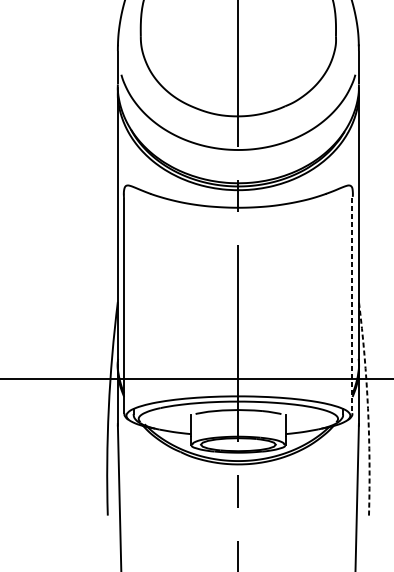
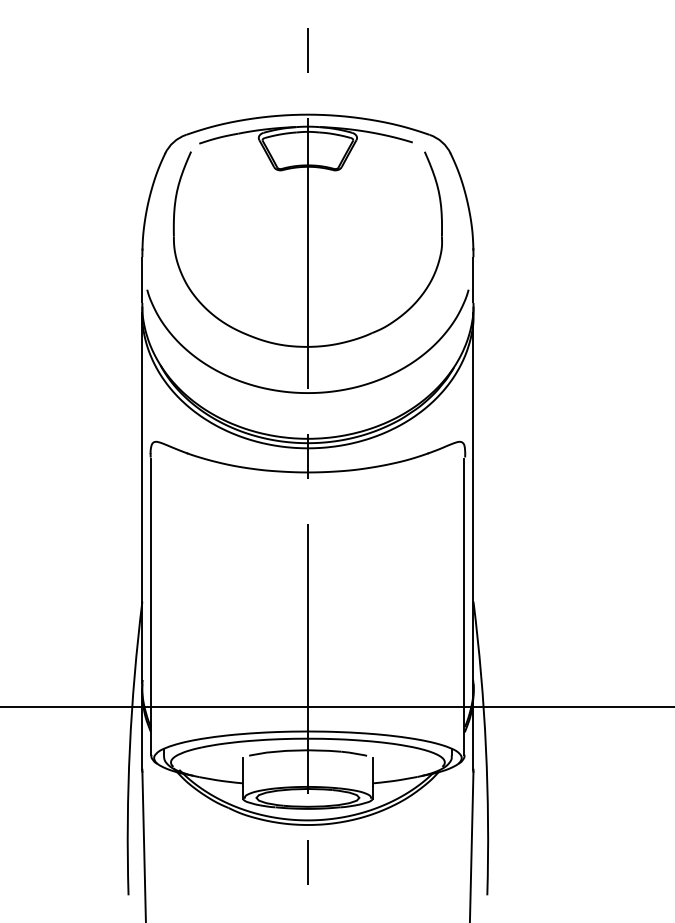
line: (352, 306) -> (464, 607), dashed -> solid
arc: (367, 408) -> (485, 748), dashed -> solid

